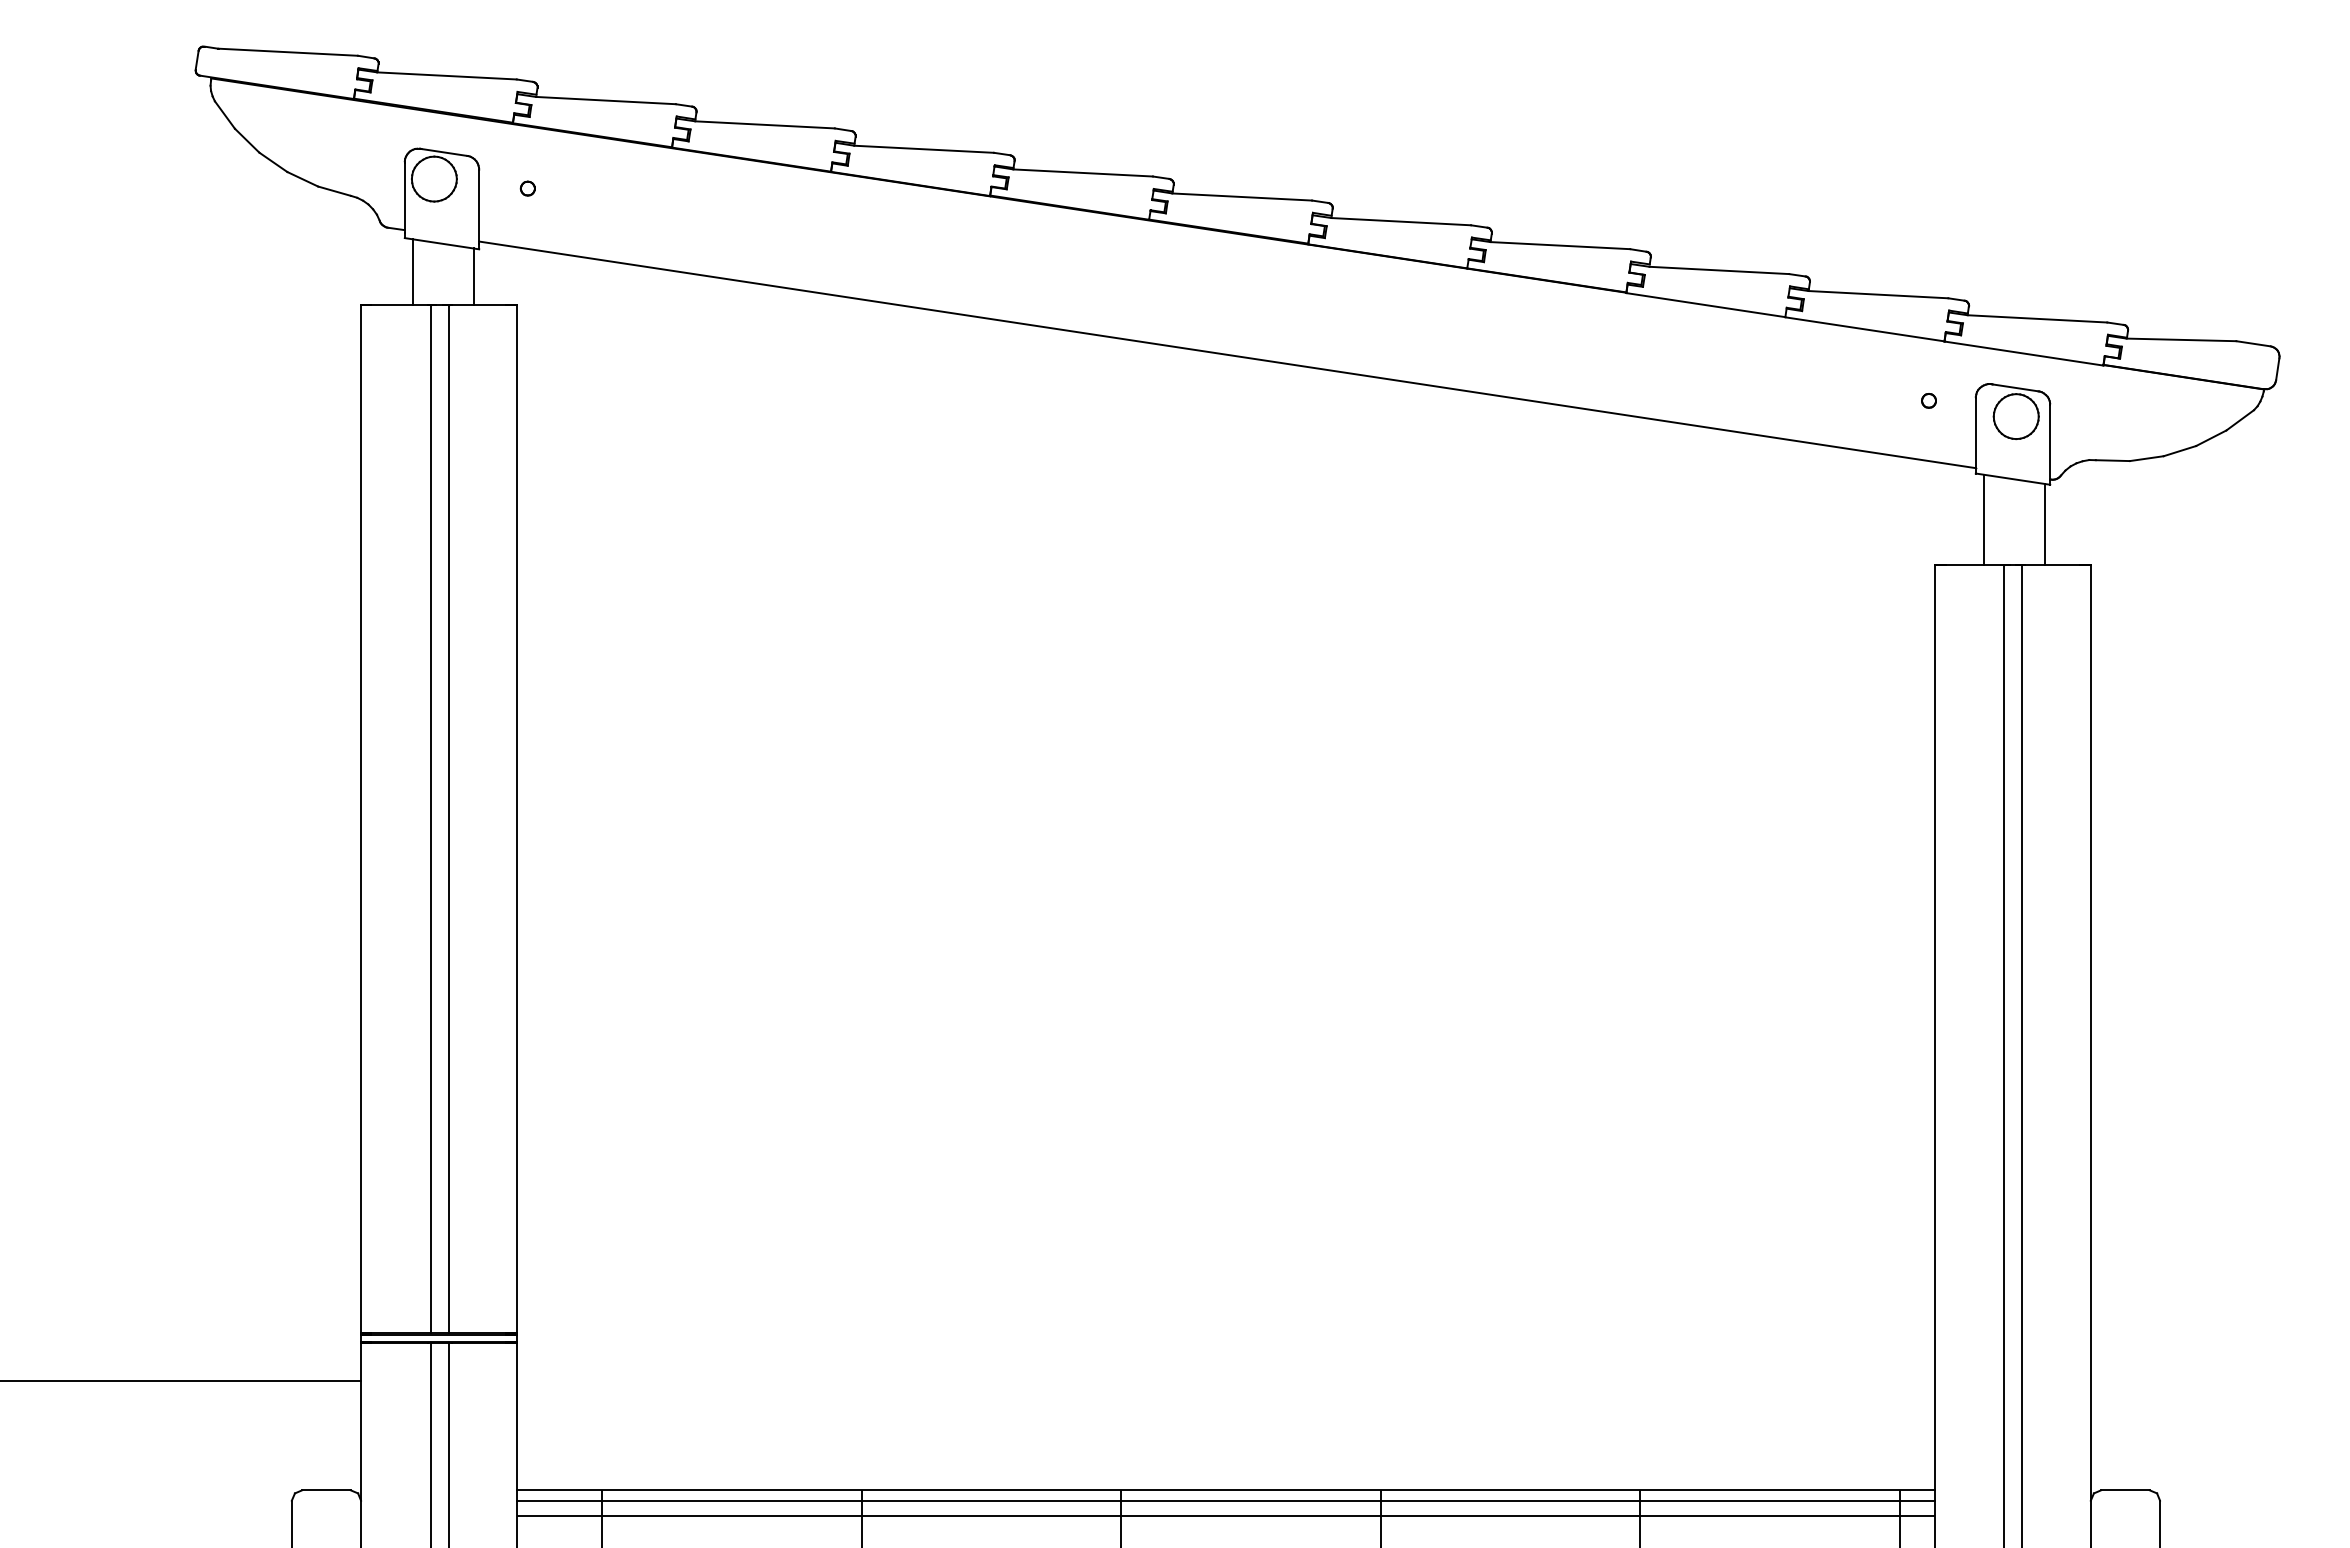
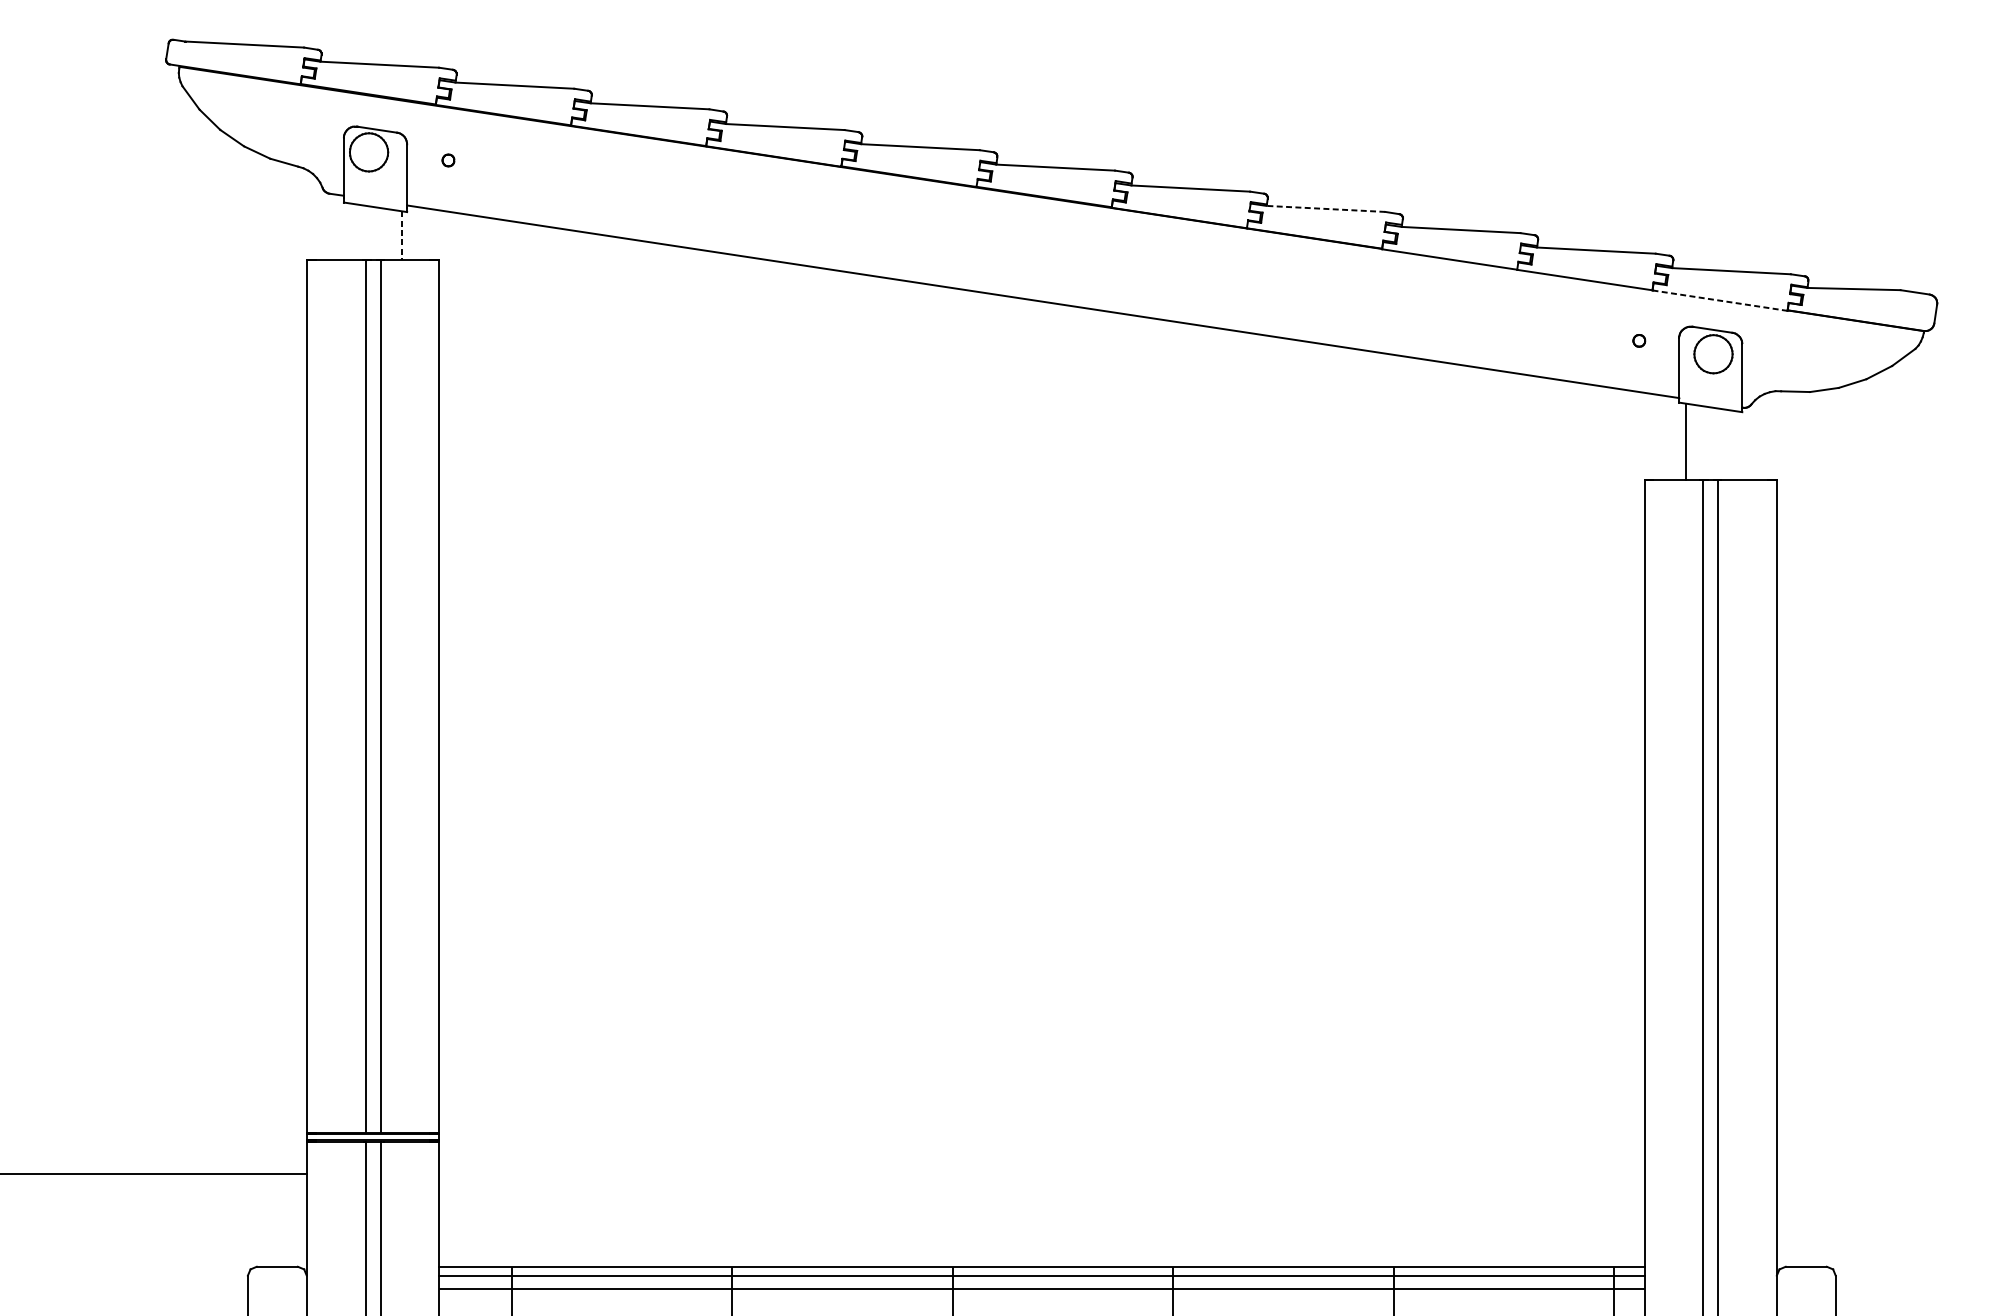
line: (1560, 245) -> (1326, 208), solid -> dashed
line: (413, 272) -> (351, 231), removed
line: (473, 277) -> (402, 236), solid -> dashed
line: (2024, 353) -> (1720, 300), solid -> dashed
line: (2044, 524) -> (1737, 445), removed

